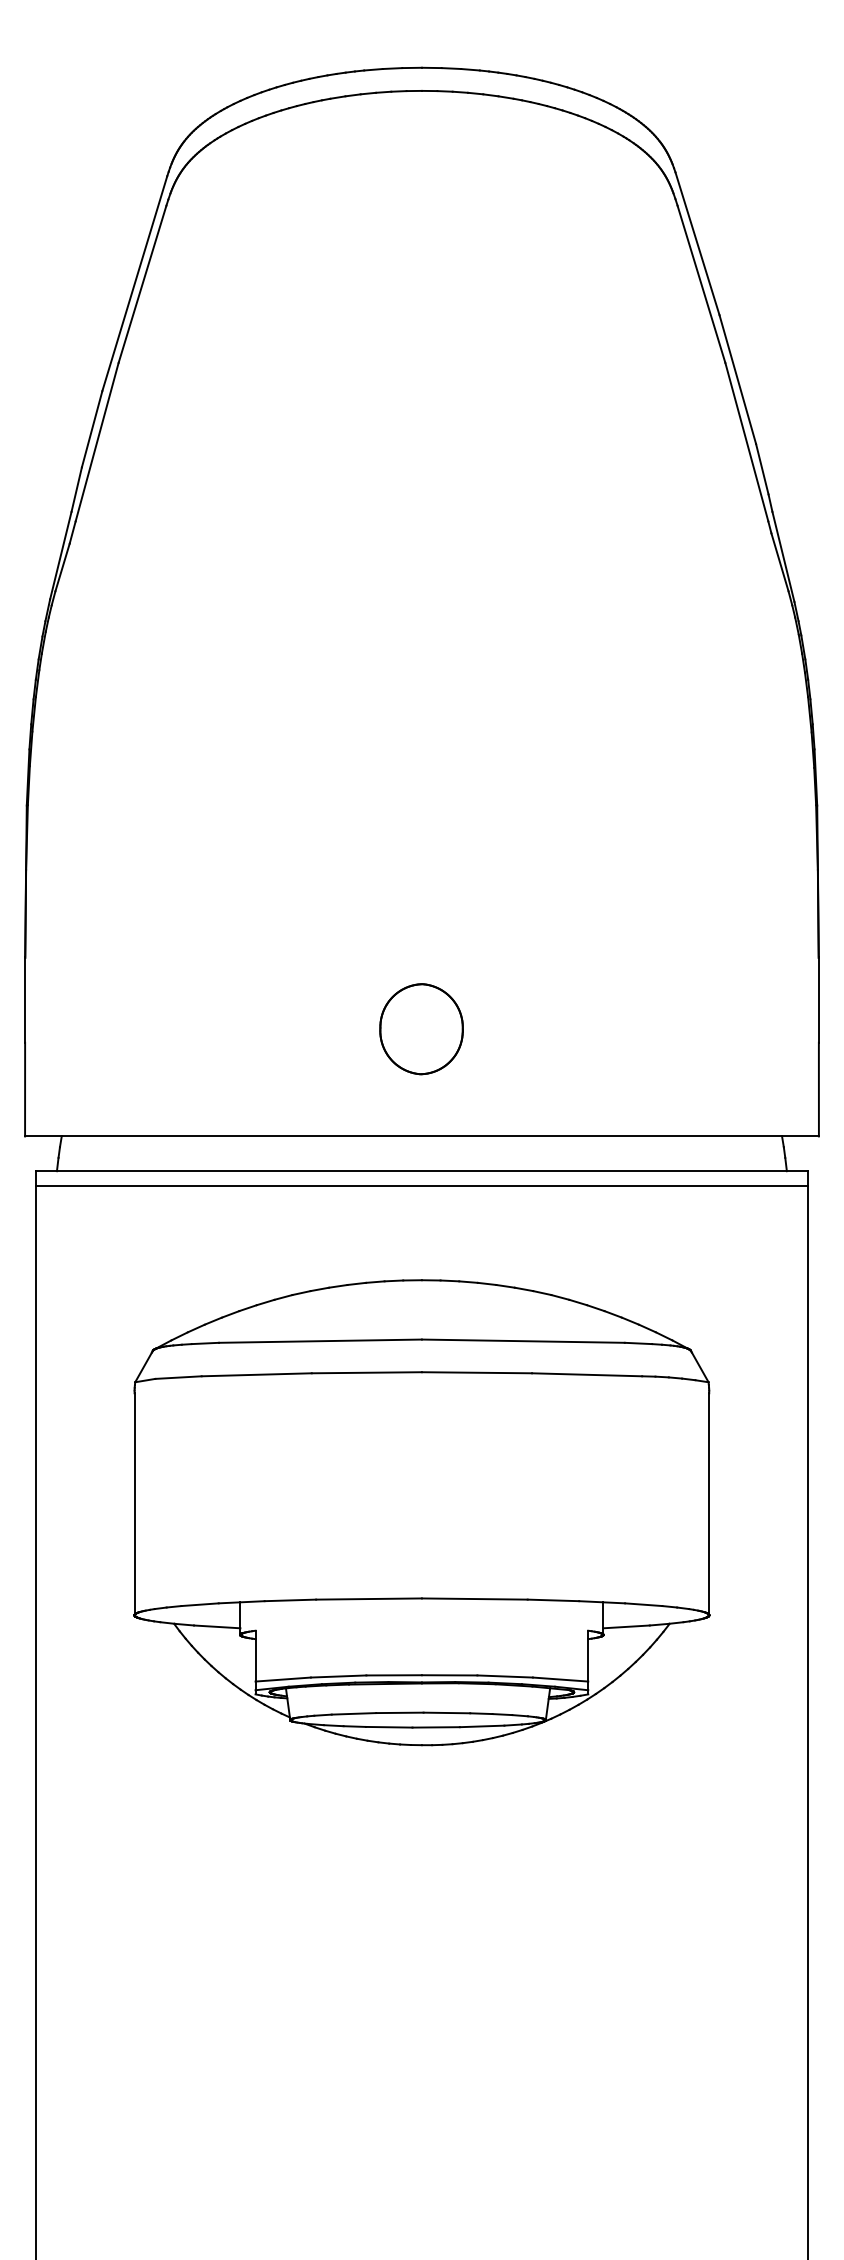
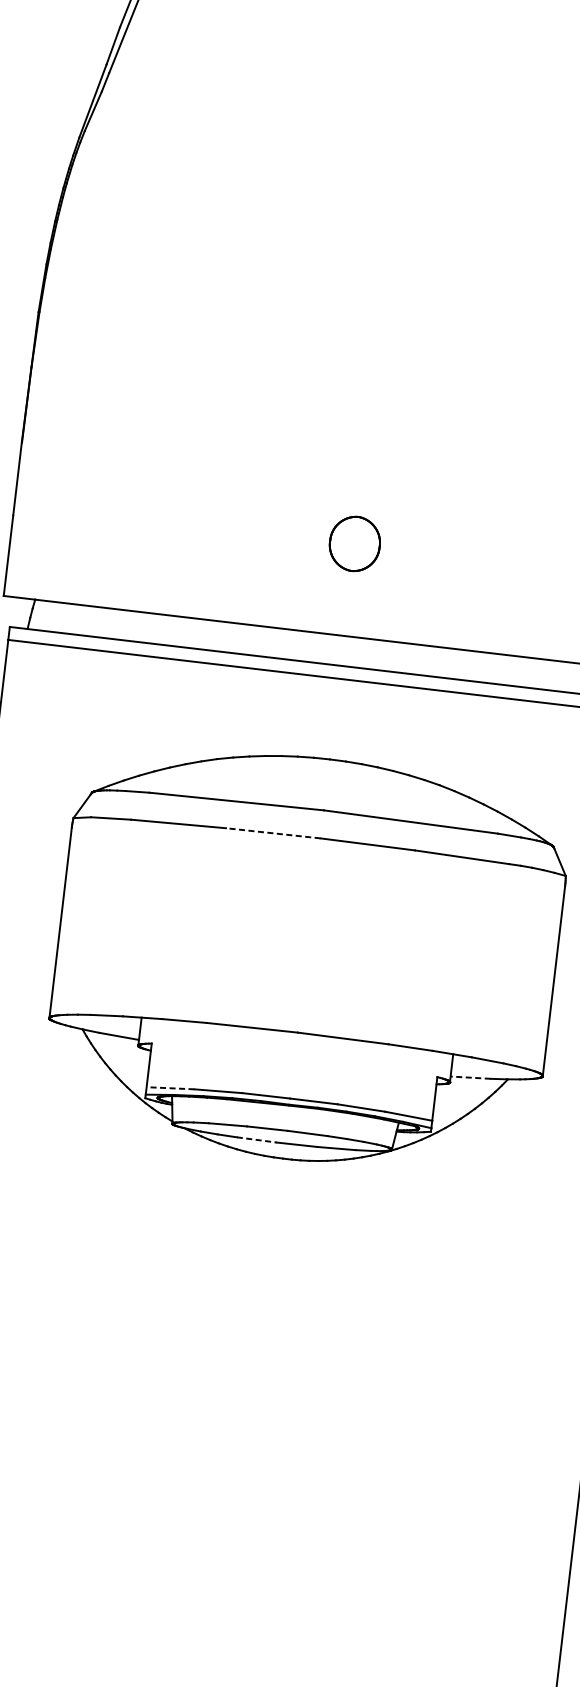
part: (421, 1029) -> (354, 544), size x0.7
line: (366, 1372) -> (273, 833), solid -> dashed
line: (626, 1626) -> (470, 1077), solid -> dashed
line: (283, 1679) -> (170, 1088), solid -> dashed
line: (389, 1727) -> (256, 1140), solid -> dashed

